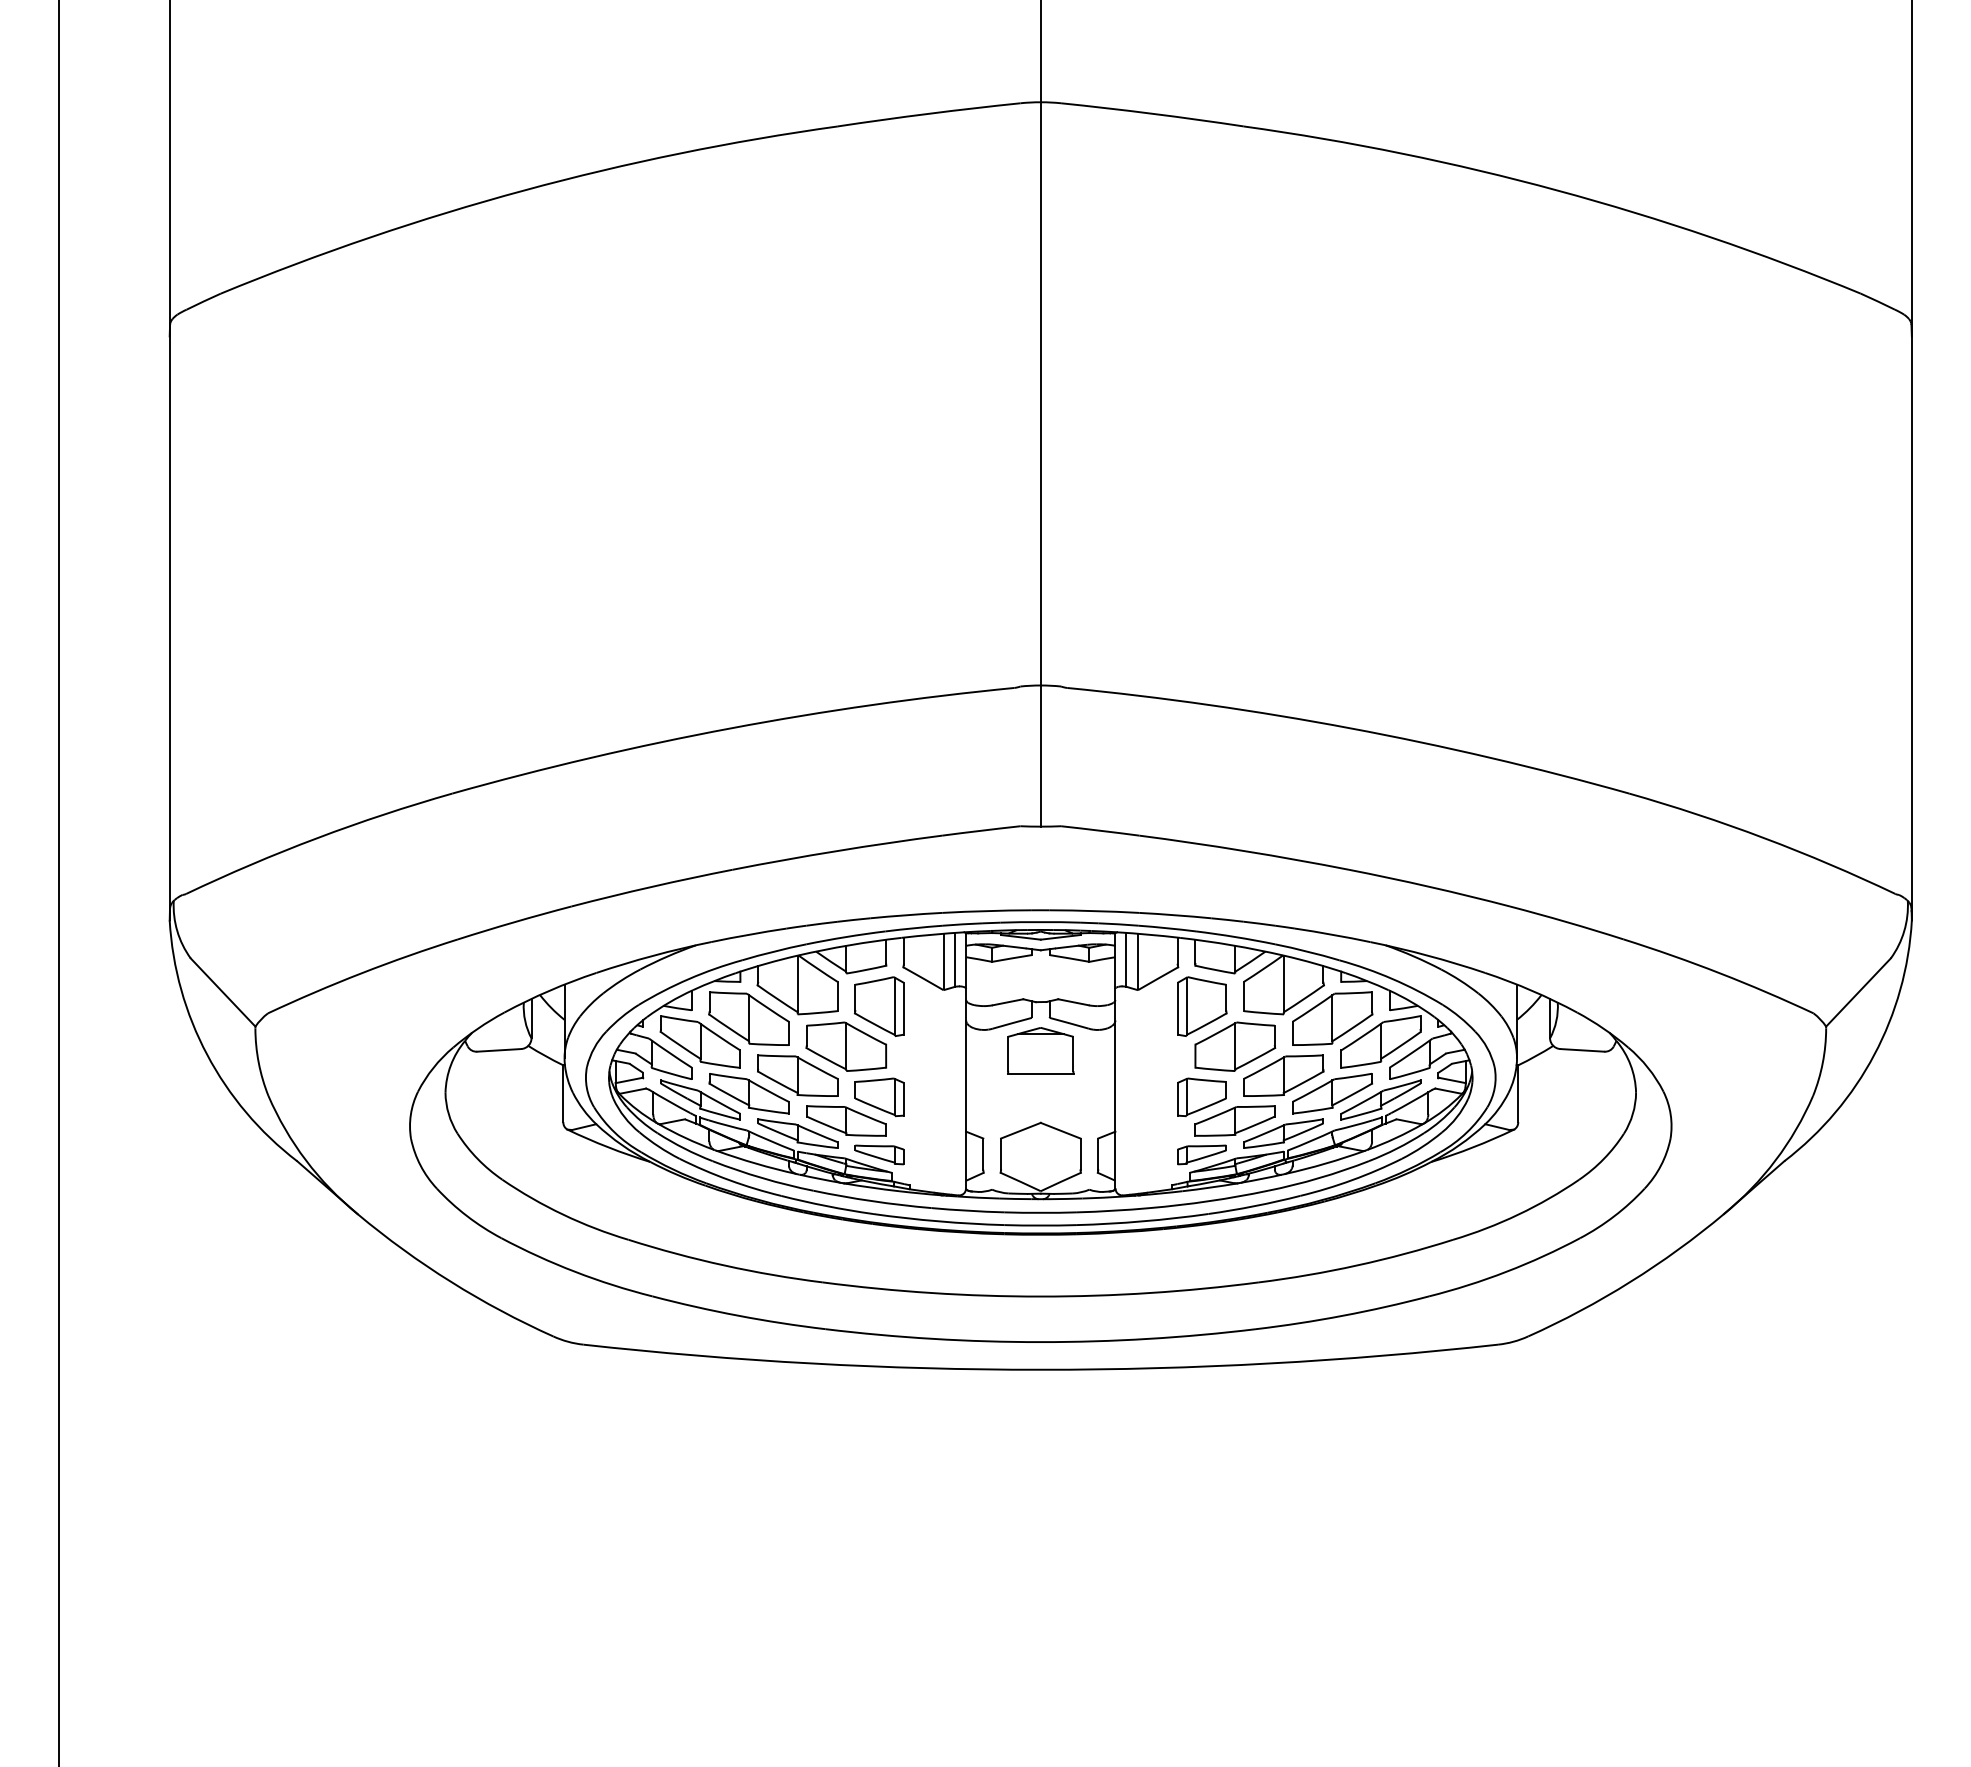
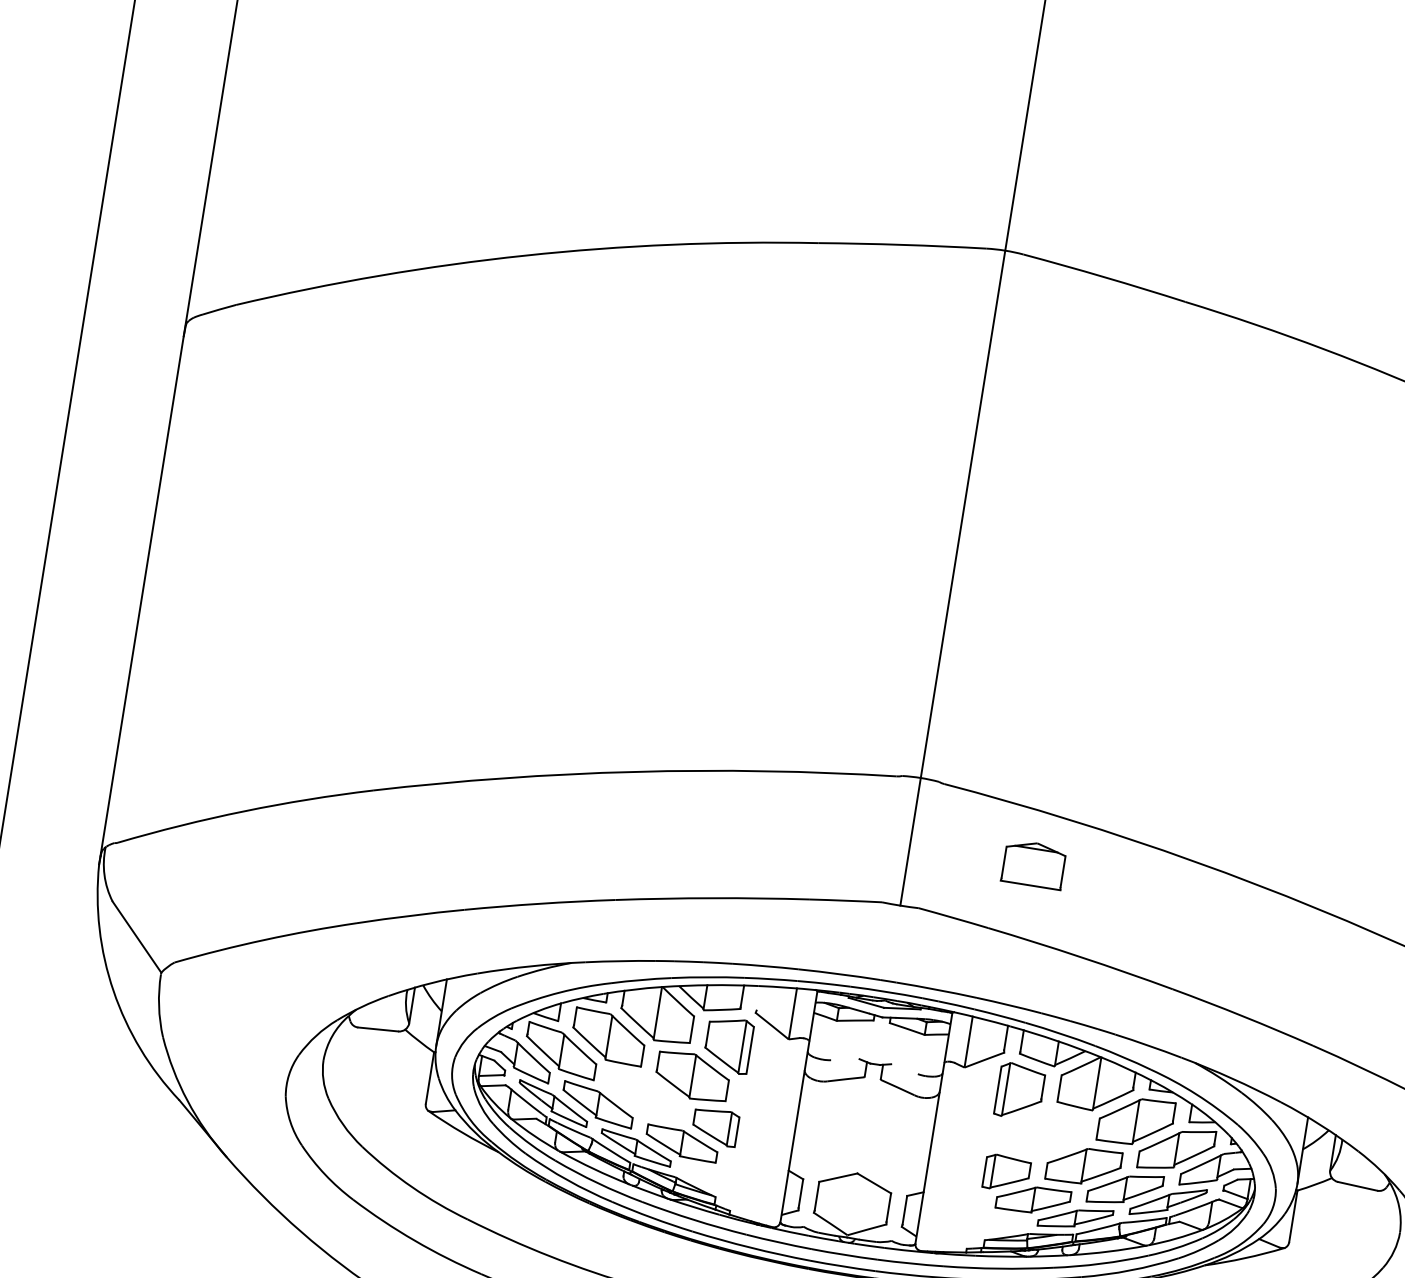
line: (903, 950) -> (758, 997), removed
line: (955, 959) -> (804, 1013), removed
line: (1126, 959) -> (958, 1038), removed
line: (1007, 1002) -> (844, 1059), removed
line: (1073, 1002) -> (904, 1069), removed
part: (1235, 1046) -> (1044, 1132), removed
part: (1040, 1050) -> (1033, 863), moved
part: (797, 1075) -> (644, 1095), removed
part: (879, 1154) -> (707, 1178), removed
part: (1201, 1154) -> (998, 1225), removed

